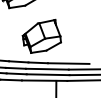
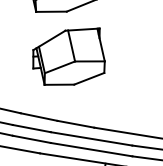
part: (41, 35) -> (69, 54), moved

